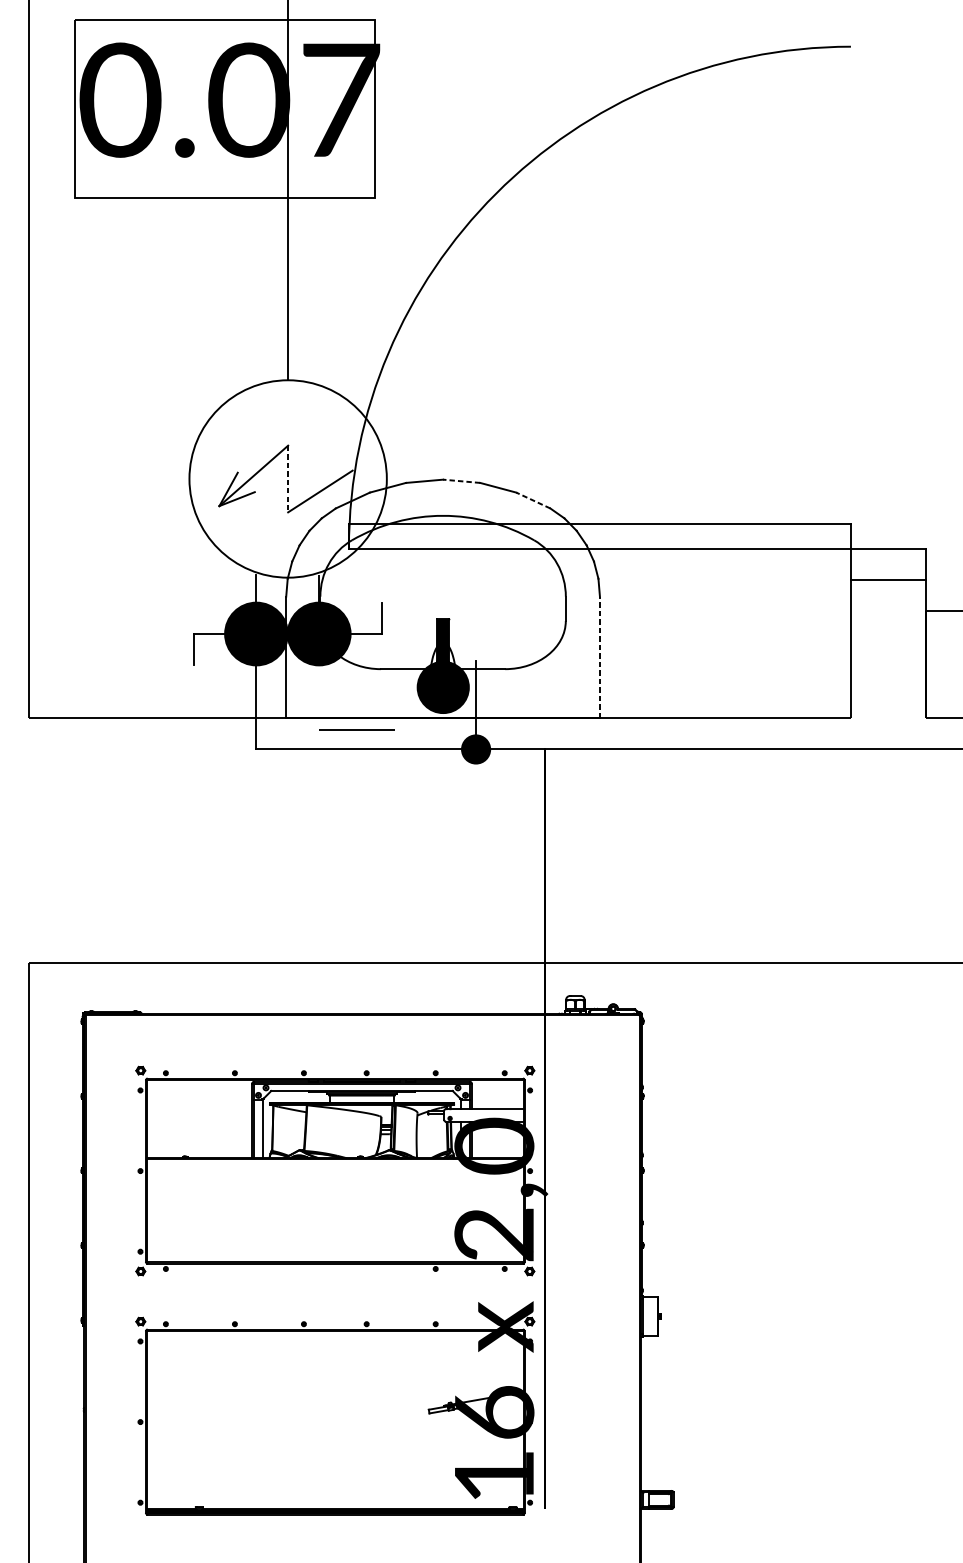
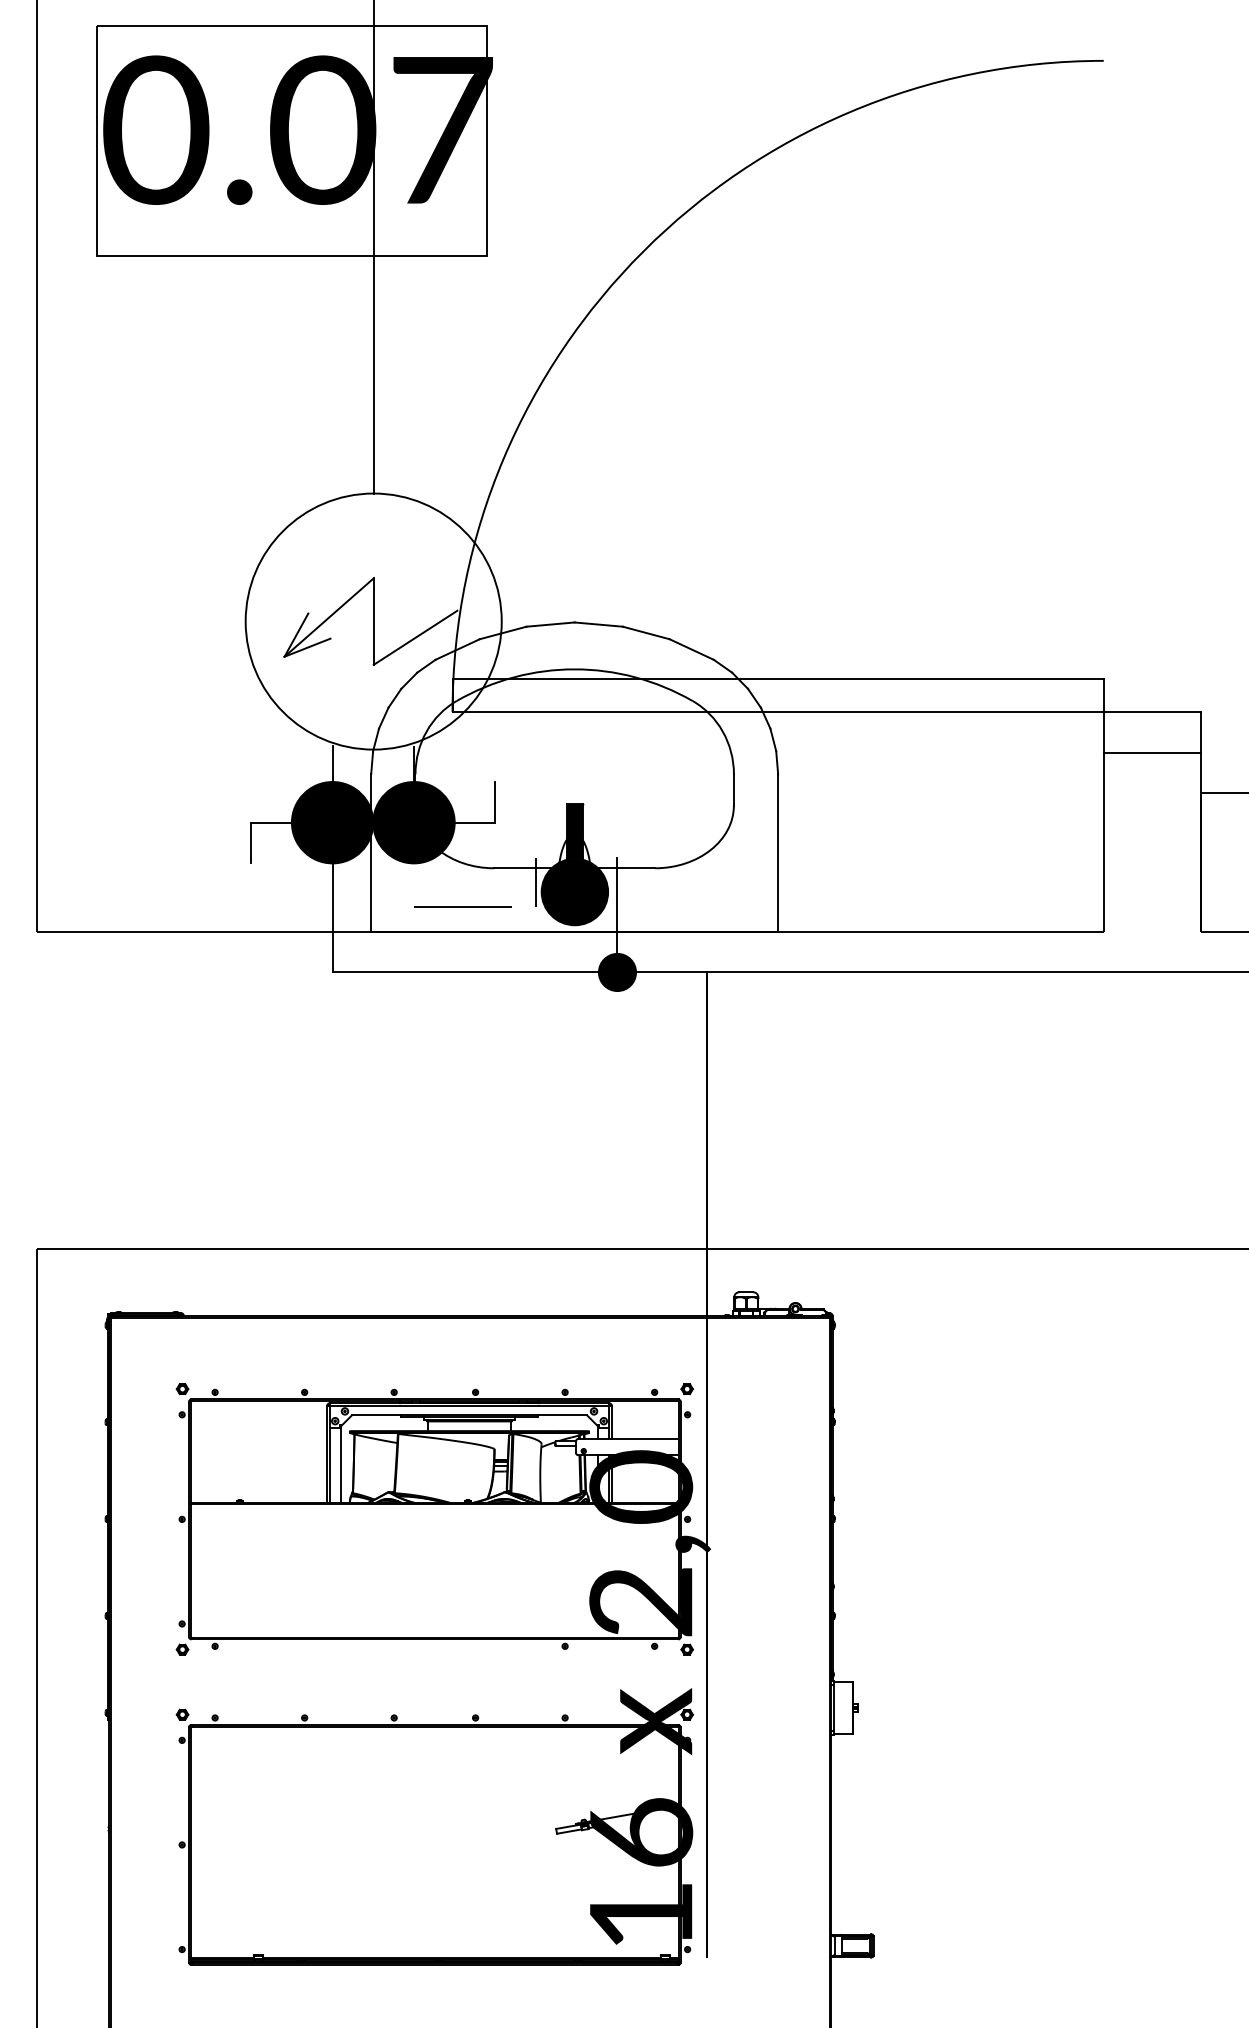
line: (288, 479) -> (373, 622), dashed -> solid
line: (461, 481) -> (598, 624), dashed -> solid
line: (533, 500) -> (691, 649), dashed -> solid
line: (600, 657) -> (778, 853), dashed -> solid
line: (413, 680) -> (536, 882), added
line: (356, 729) -> (462, 906), moved

